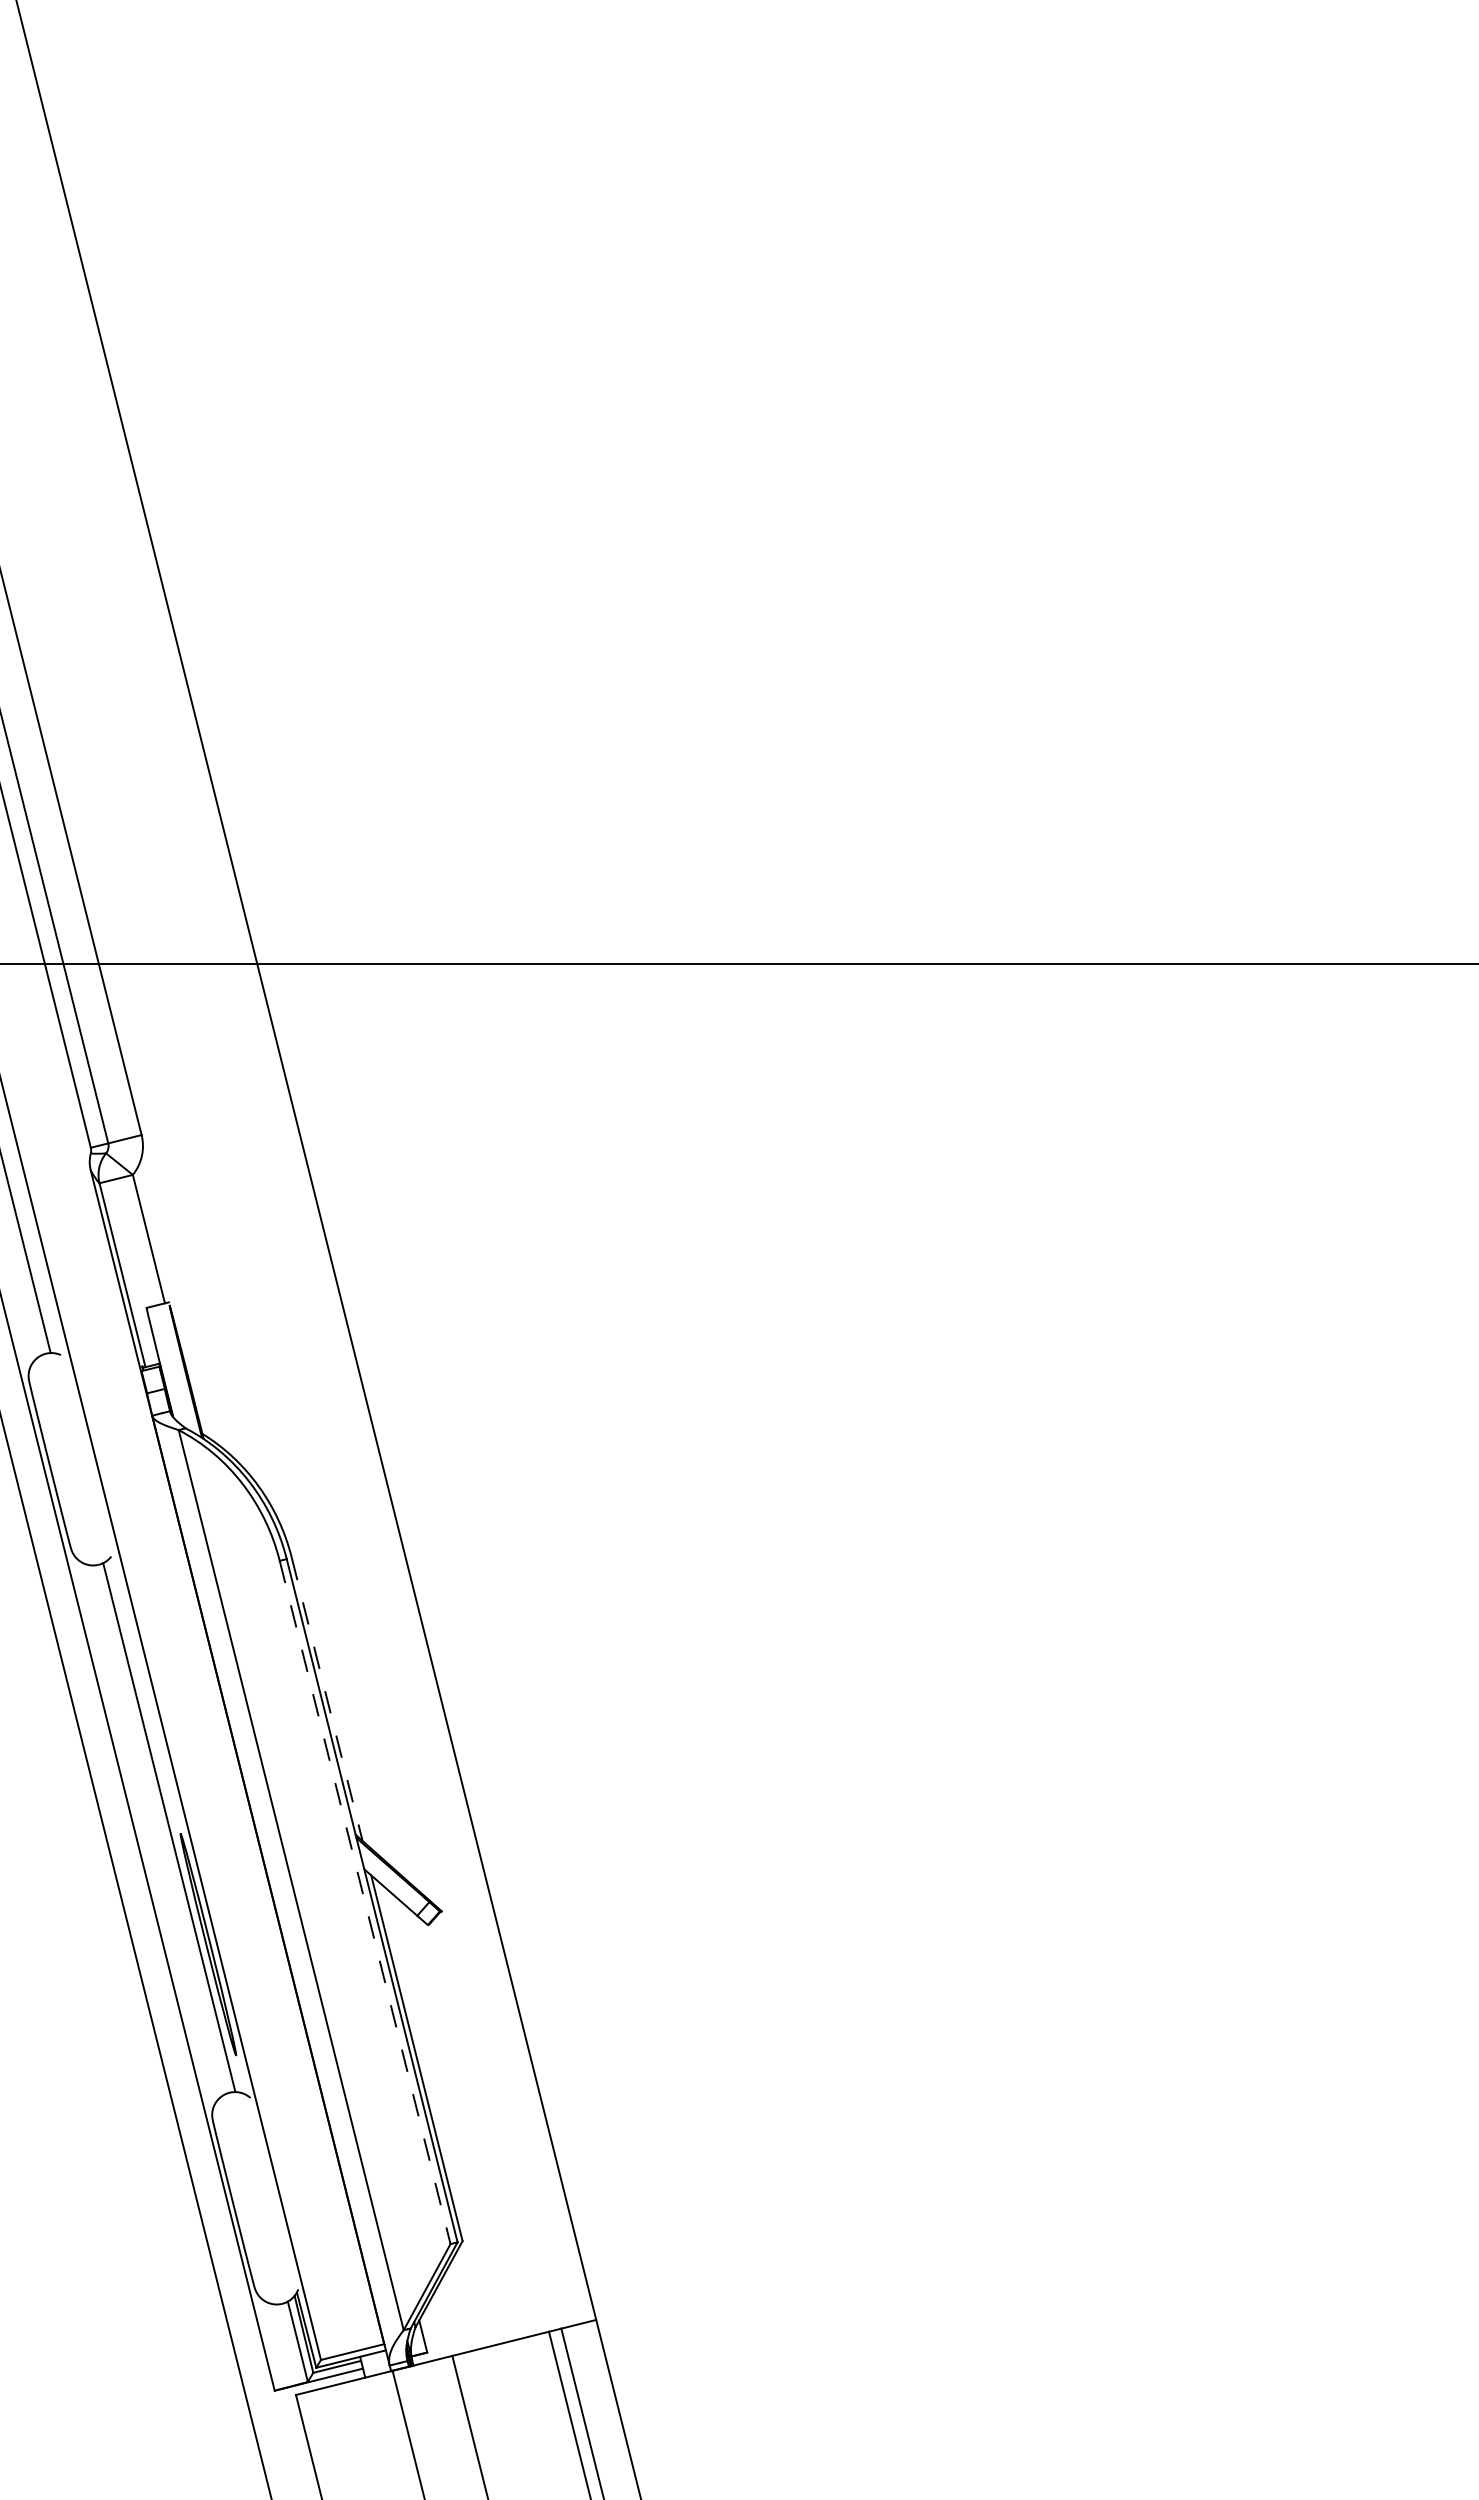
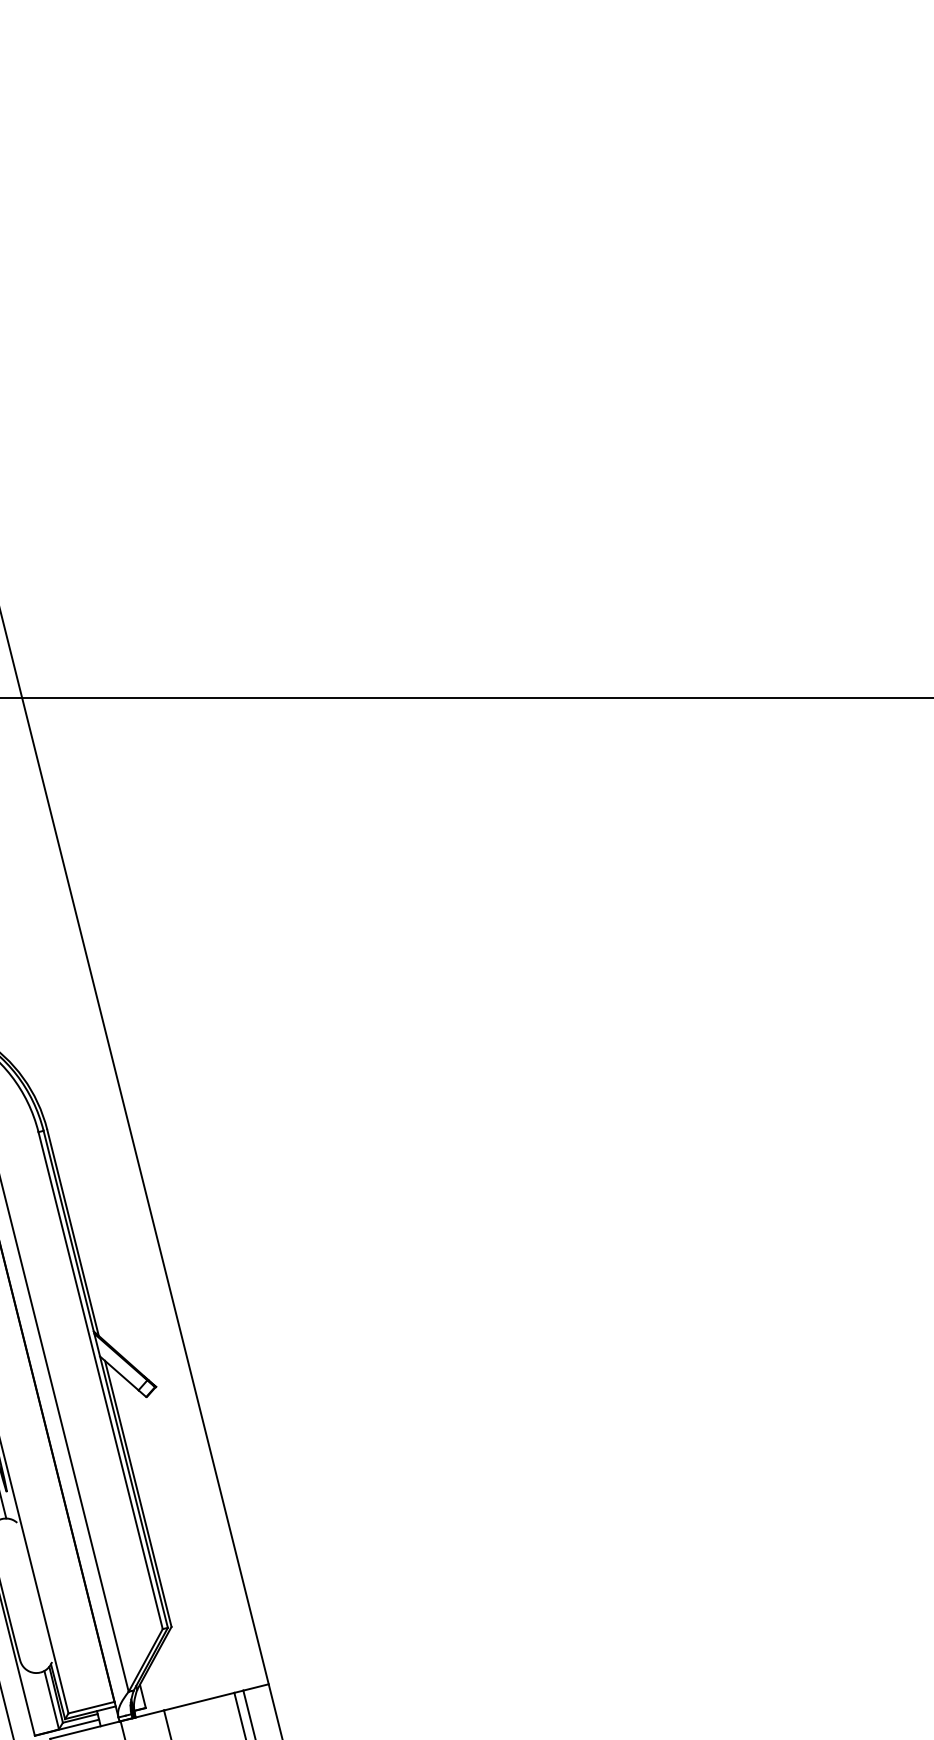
line: (327, 1699) -> (73, 1232), dashed -> solid
line: (365, 1902) -> (100, 1380), dashed -> solid

